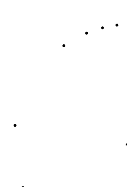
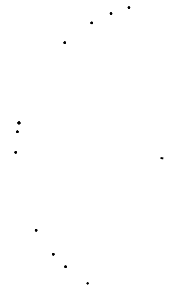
part: (19, 105) -> (18, 126), added

